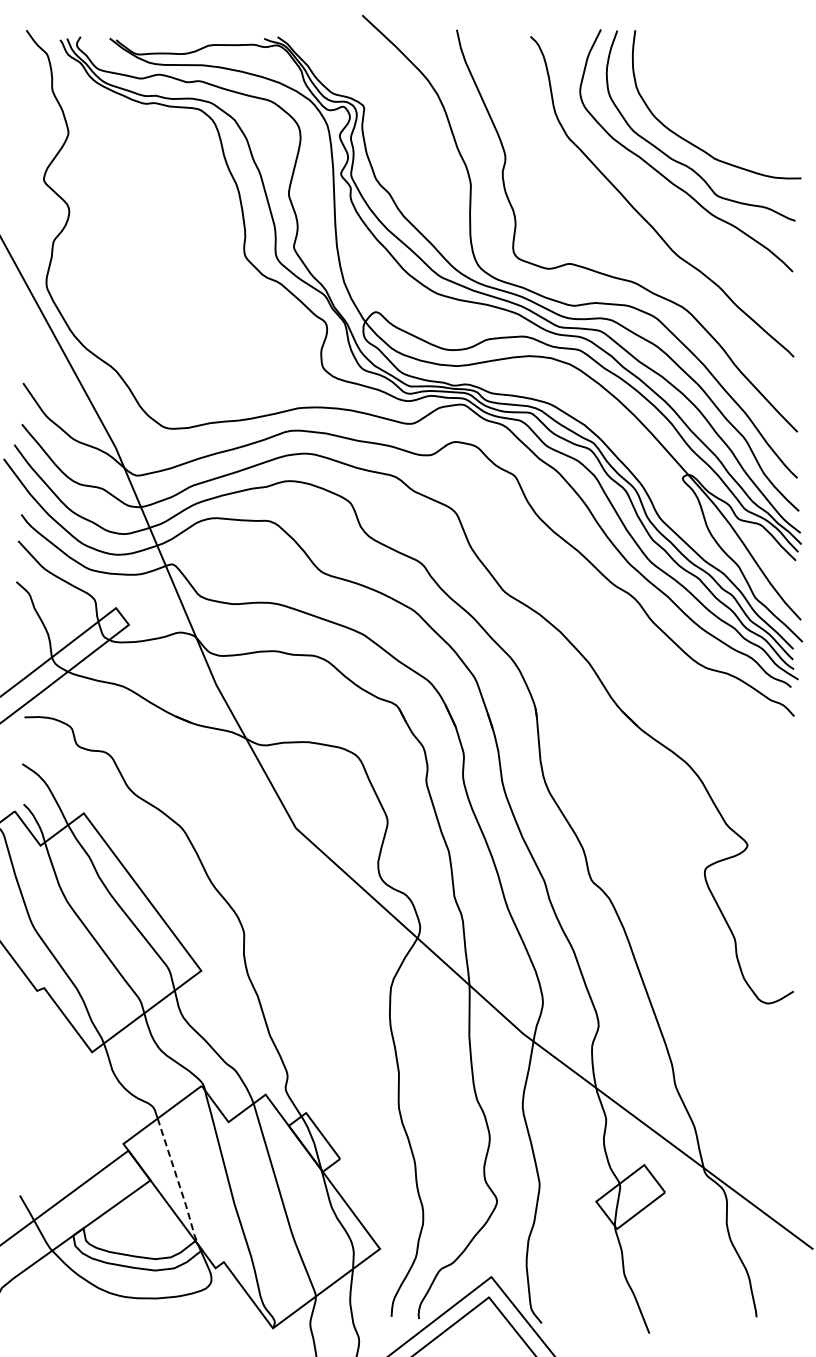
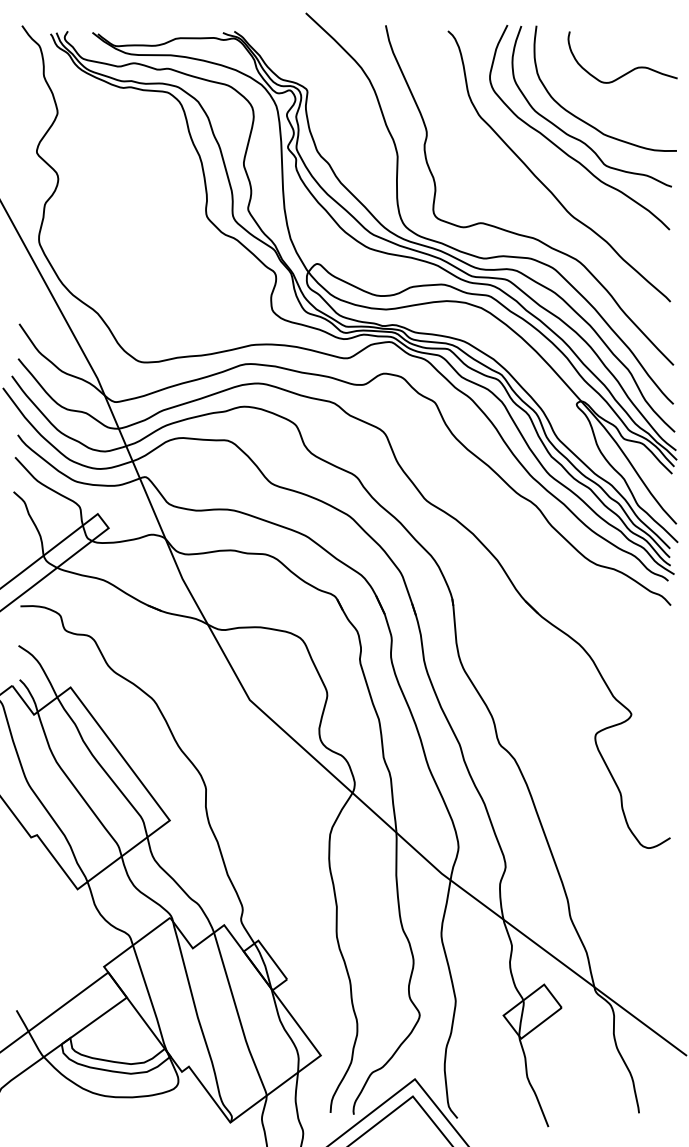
curve: (745, 83) -> (629, 70), added
line: (178, 1183) -> (150, 1000), dashed -> solid

